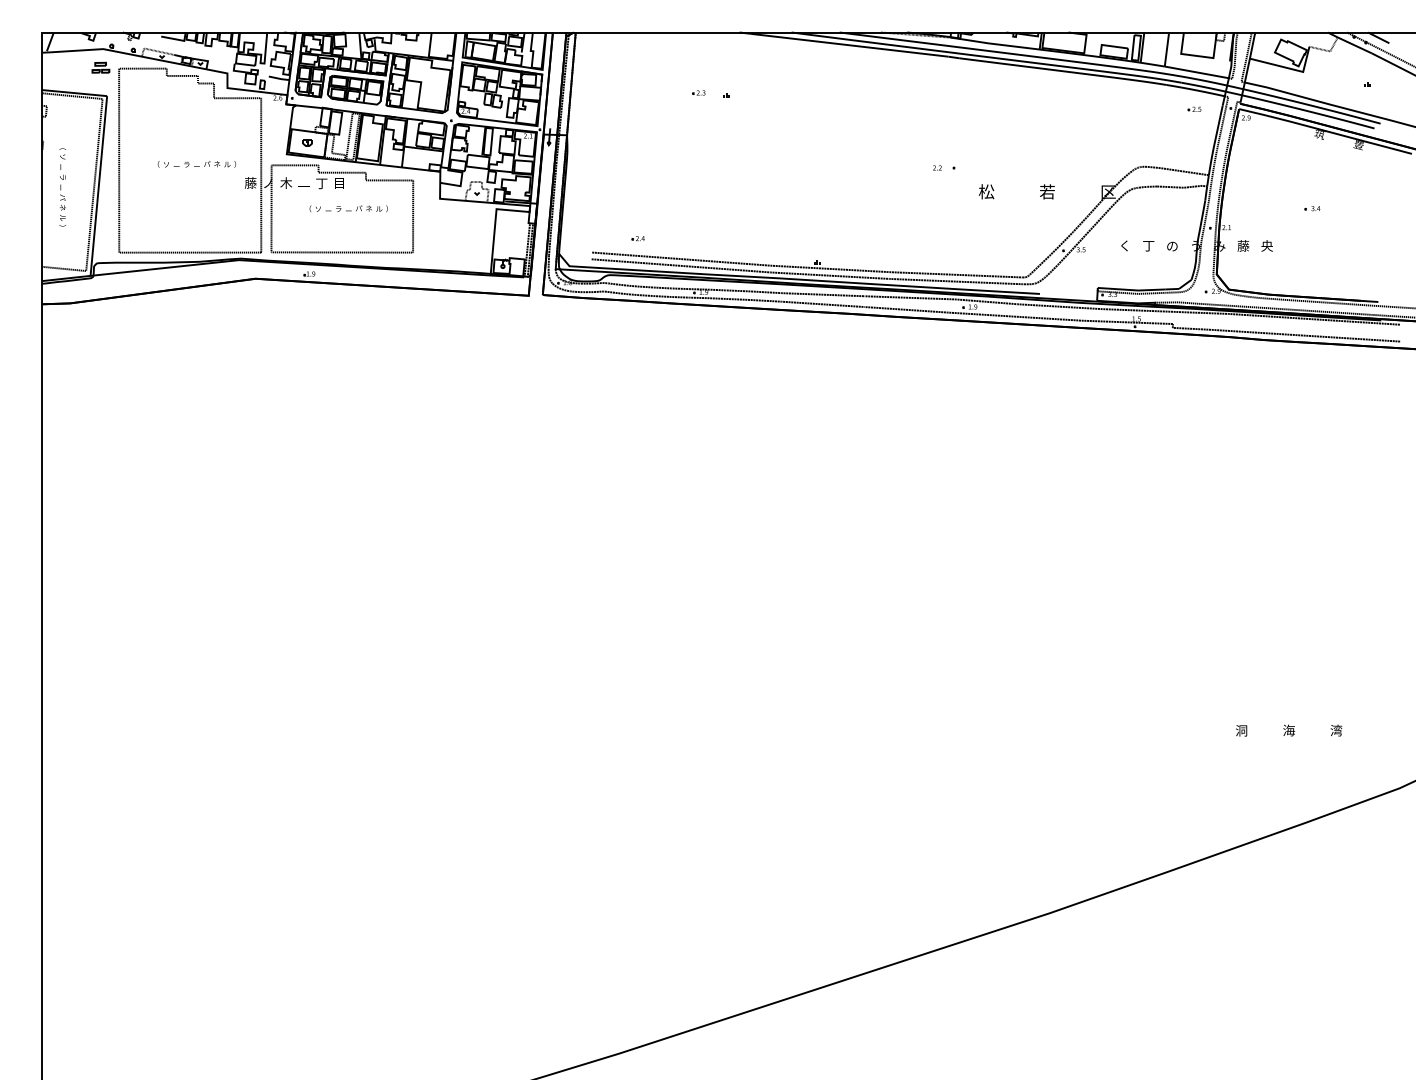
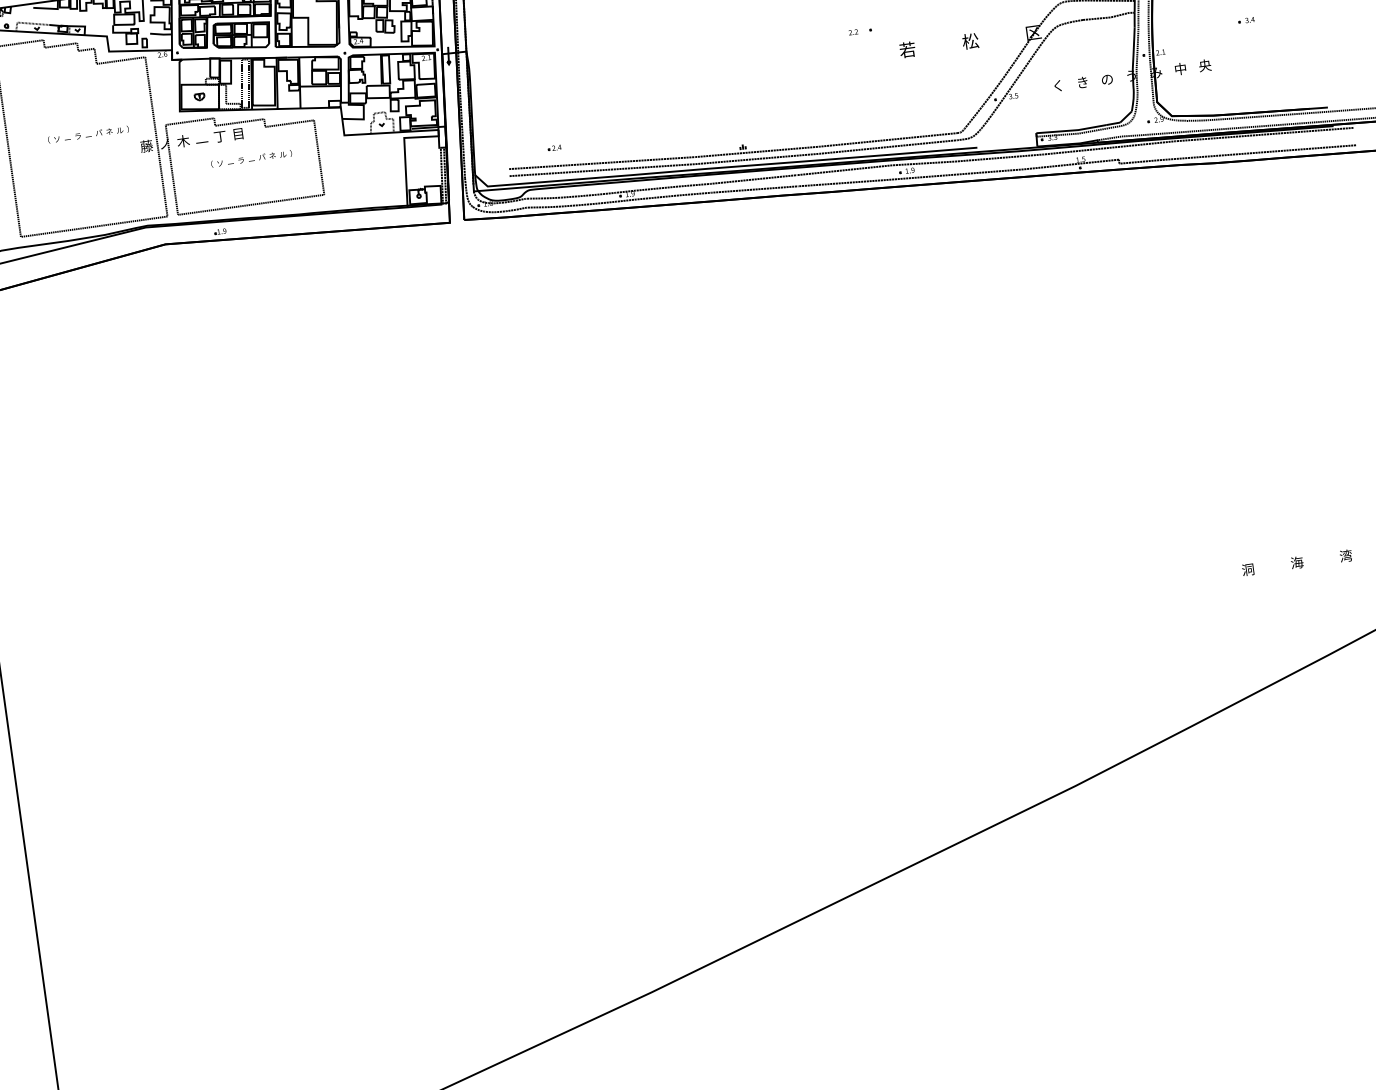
text: (986, 191) -> (907, 49), 松 -> 若
text: (1047, 191) -> (970, 40), 若 -> 松
text: (1148, 245) -> (1082, 82), 丁 -> き
text: (1243, 245) -> (1180, 68), 藤 -> 中

